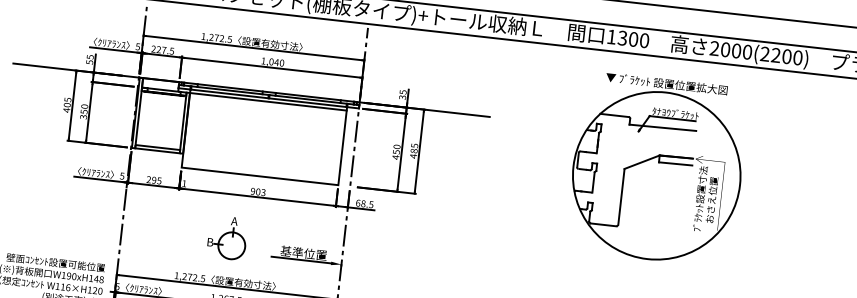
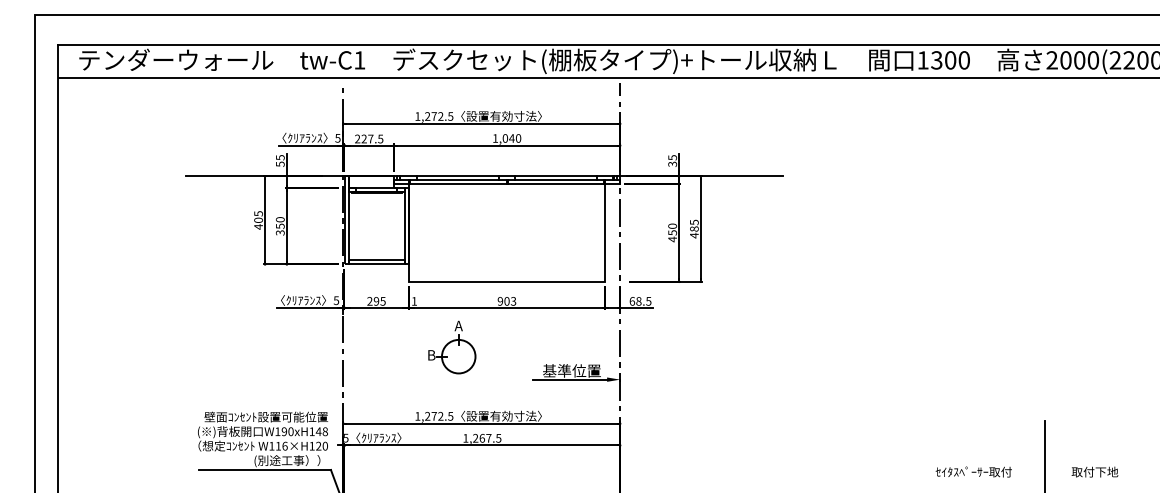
line: (267, 101) -> (506, 188), removed
part: (656, 168) -> (997, 217), removed
part: (227, 237) -> (452, 347), moved

